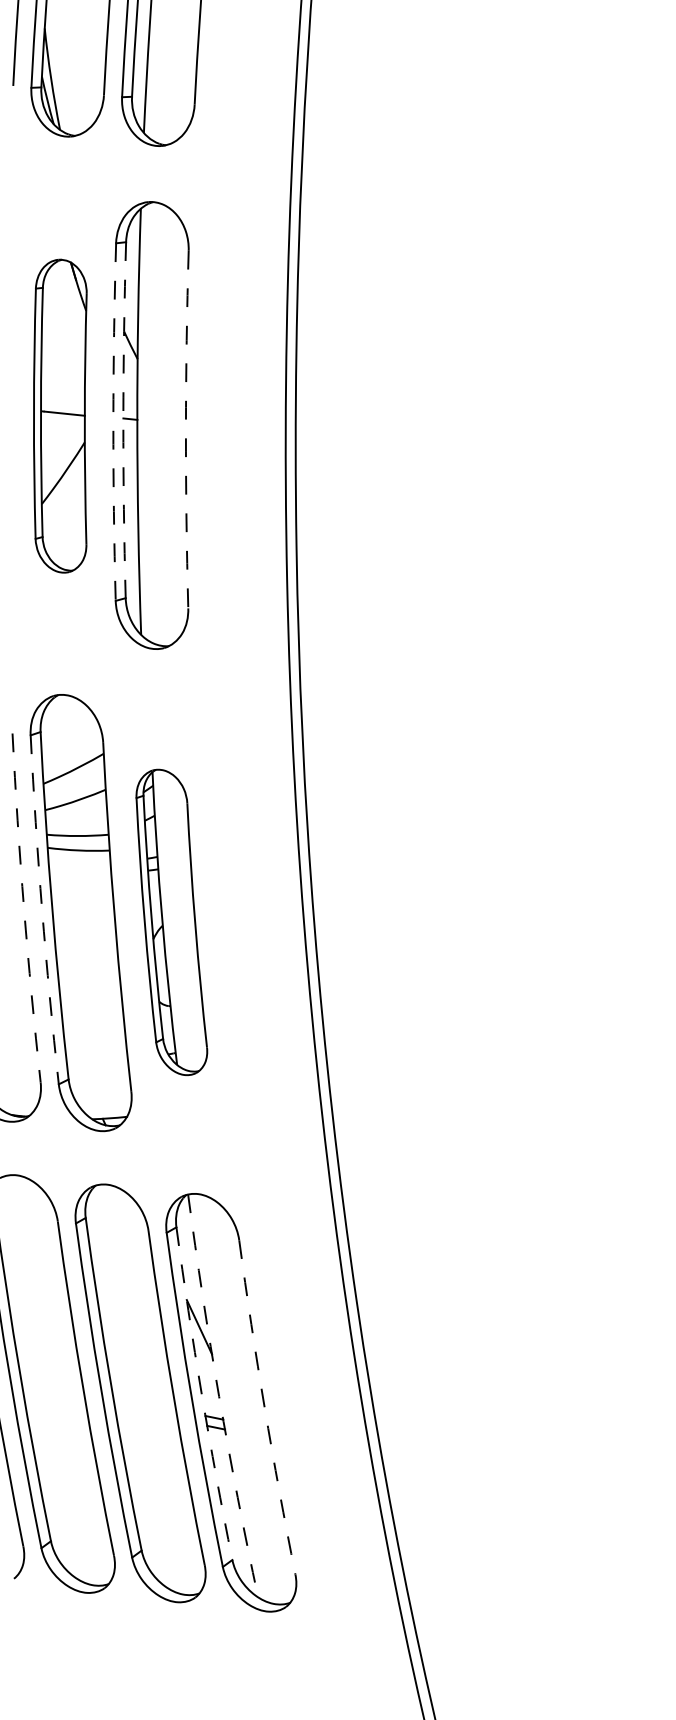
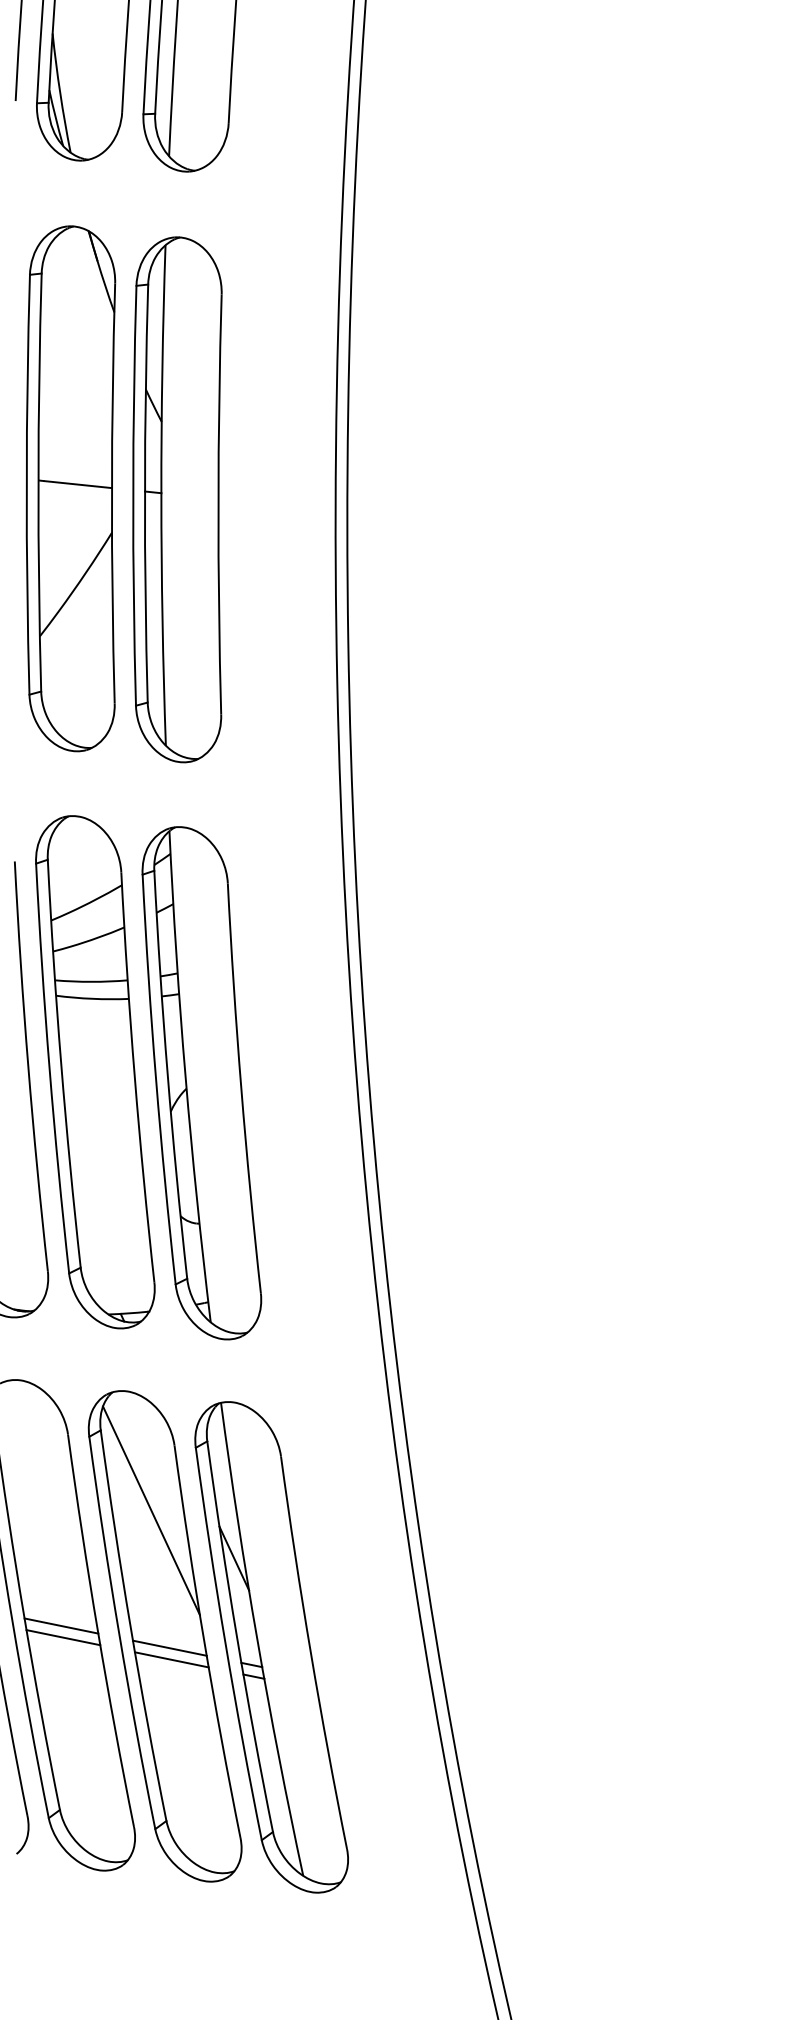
part: (59, 415) -> (70, 488), size x1.43
arc: (122, 420) -> (144, 493), dashed -> solid
arc: (113, 421) -> (133, 495), dashed -> solid
arc: (185, 429) -> (218, 504), dashed -> solid
arc: (24, 908) -> (28, 1066), dashed -> solid
arc: (42, 909) -> (49, 1068), dashed -> solid
part: (171, 922) -> (201, 1083), size x1.43
line: (128, 1286) -> (151, 1510), added
line: (52, 1384) -> (61, 1625), added
line: (53, 1394) -> (63, 1637), added
arc: (202, 1394) -> (237, 1637), dashed -> solid
arc: (219, 1396) -> (257, 1640), dashed -> solid
line: (144, 1402) -> (169, 1647), added
arc: (264, 1408) -> (310, 1653), dashed -> solid
line: (145, 1413) -> (171, 1659), added

